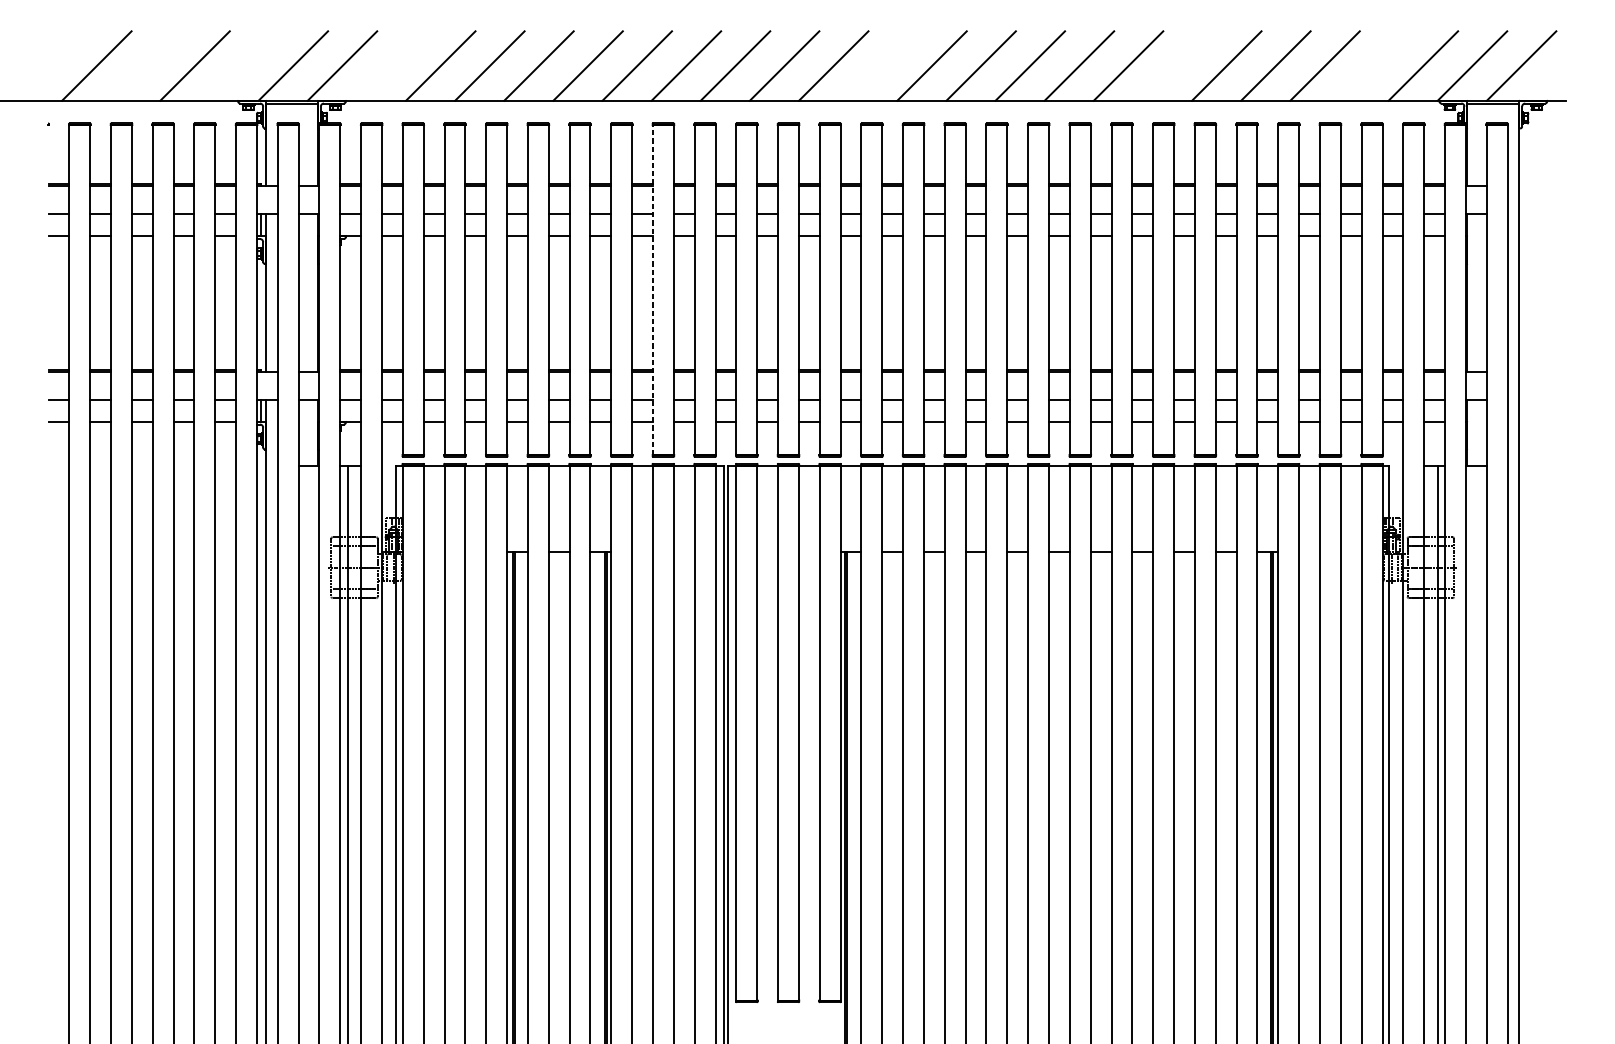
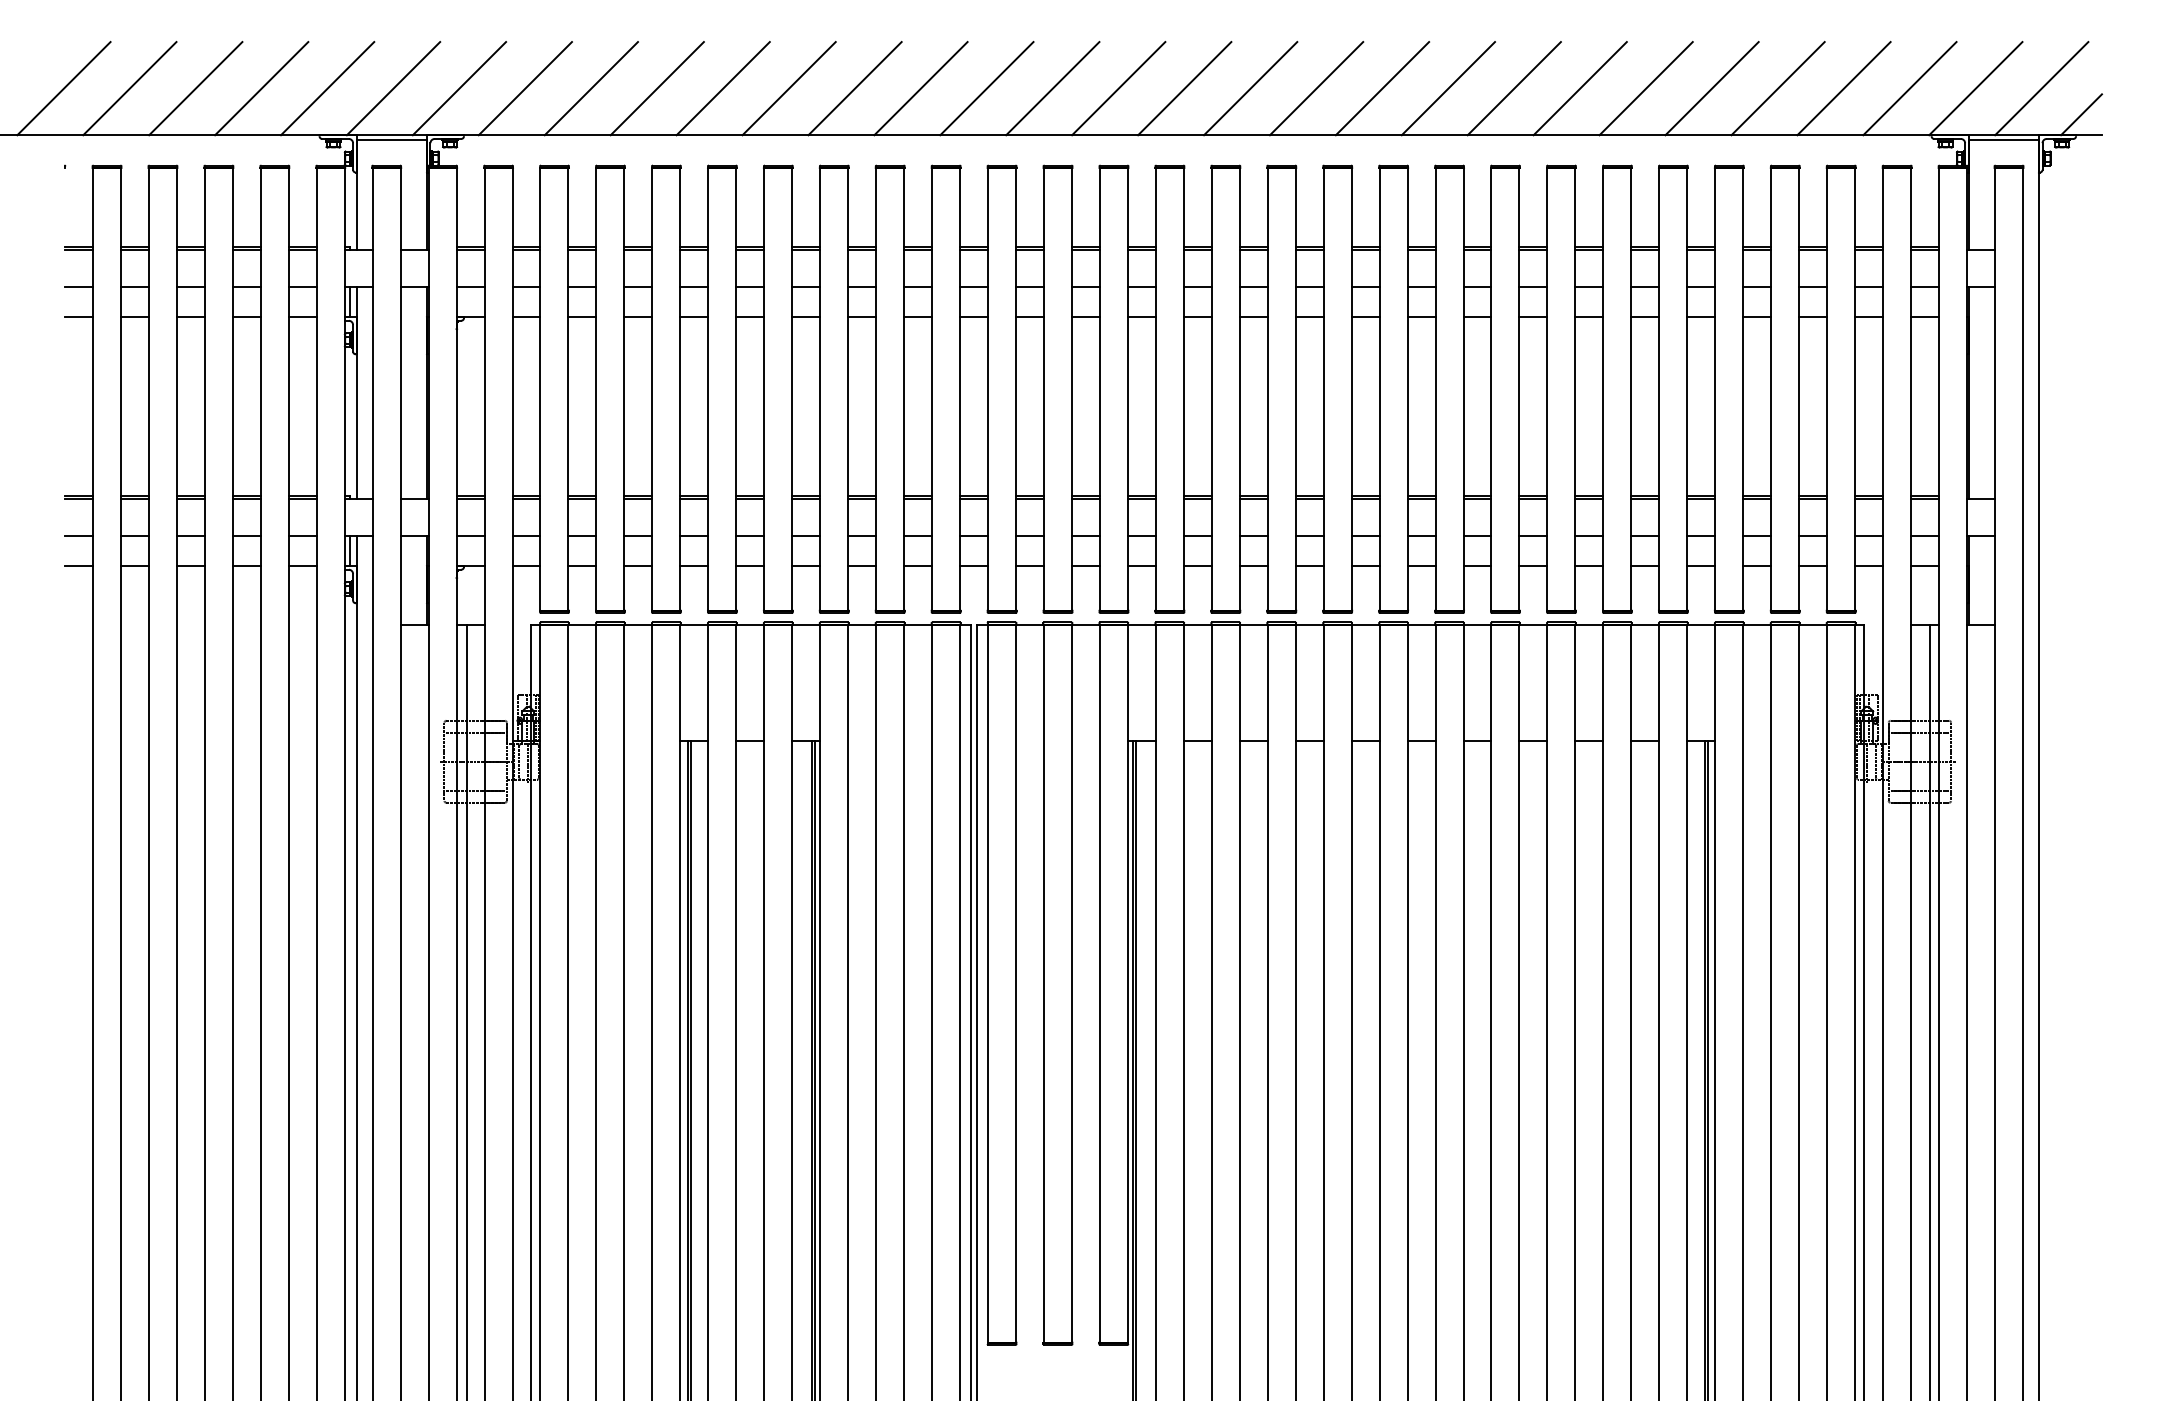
line: (47, 65) -> (63, 88), added
line: (145, 65) -> (195, 88), added
line: (244, 65) -> (327, 88), added
line: (390, 65) -> (524, 88), added
line: (882, 65) -> (1184, 88), added
line: (1177, 65) -> (1579, 88), added
line: (1373, 65) -> (1843, 88), added
line: (1551, 85) -> (2081, 114), added
line: (653, 289) -> (876, 388), dashed -> solid

